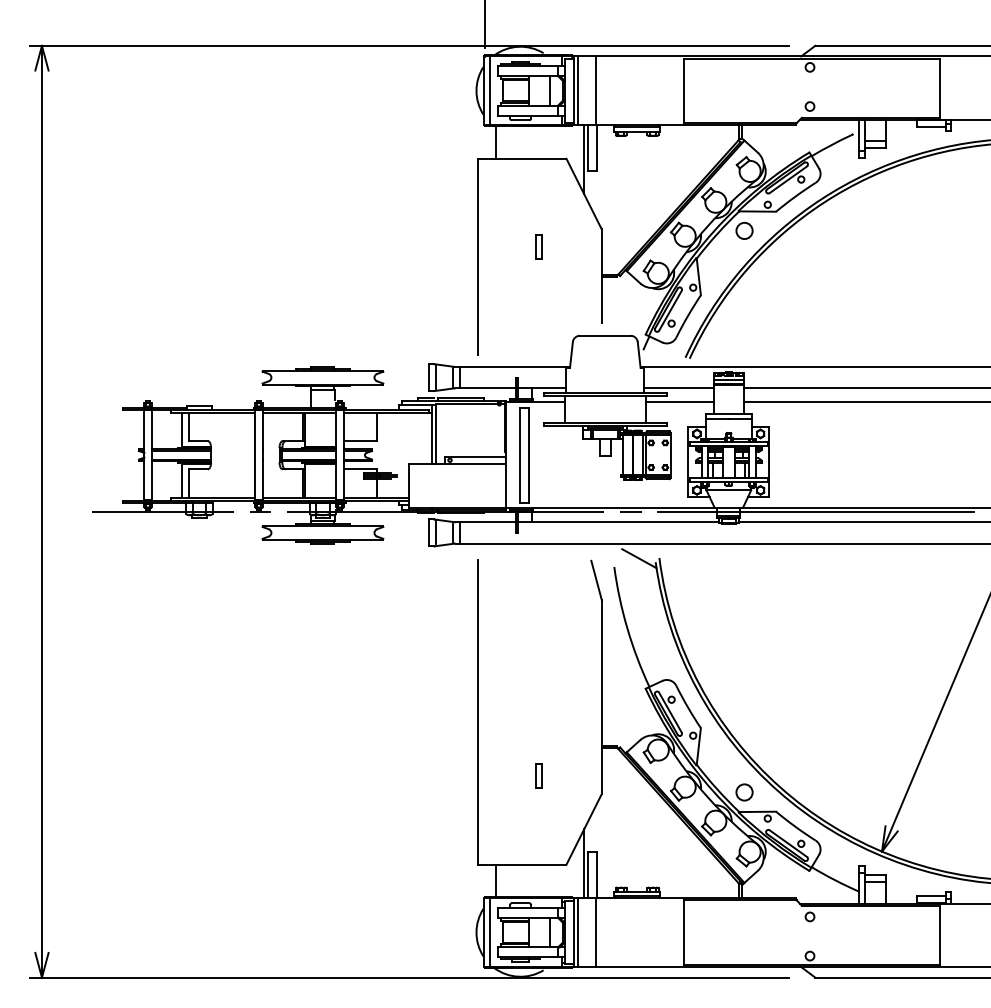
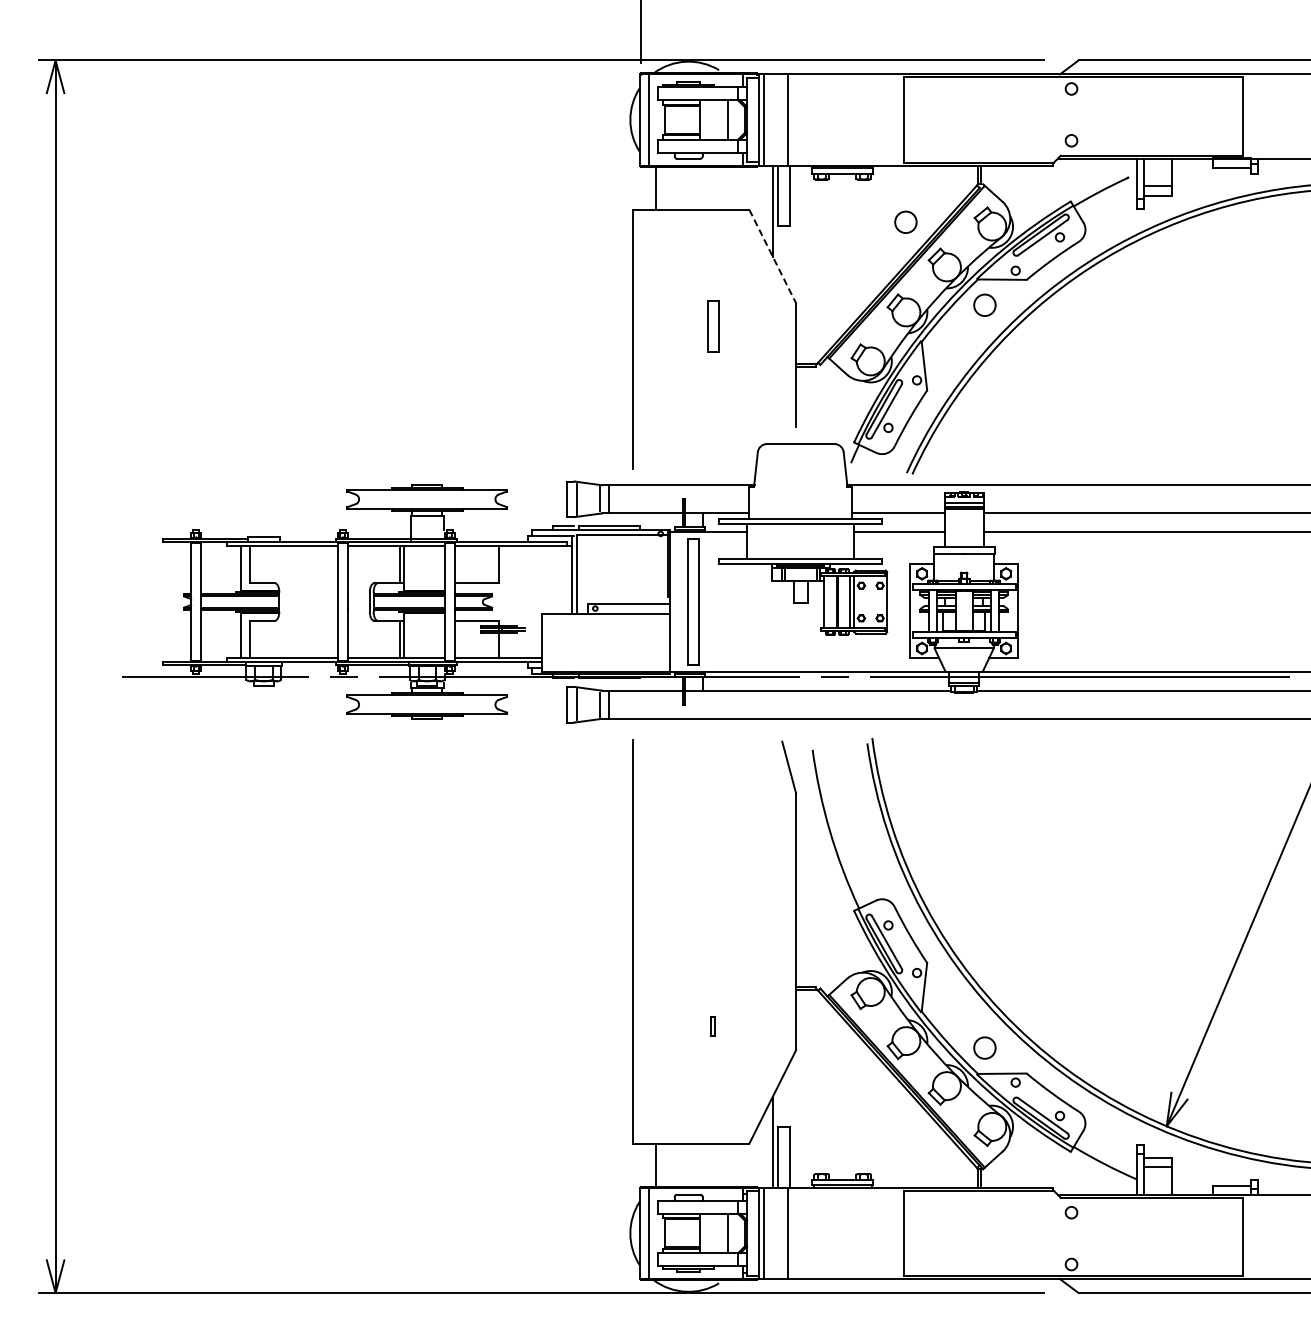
circle: (684, 167) -> (905, 221), added
line: (583, 194) -> (772, 257), solid -> dashed
part: (538, 246) -> (712, 326), size x1.6
line: (639, 558) -> (845, 738), removed
part: (538, 776) -> (712, 1026), size x0.6

